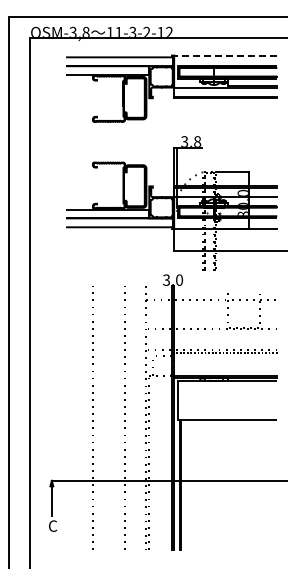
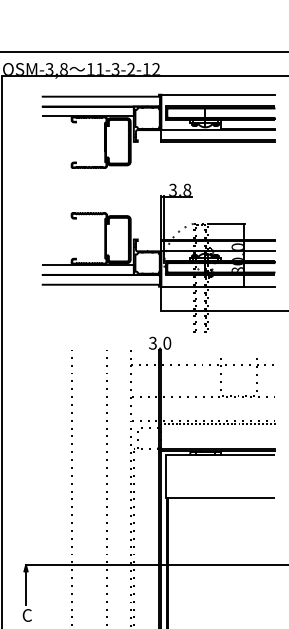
line: (225, 55) -> (218, 94), dashed -> solid

